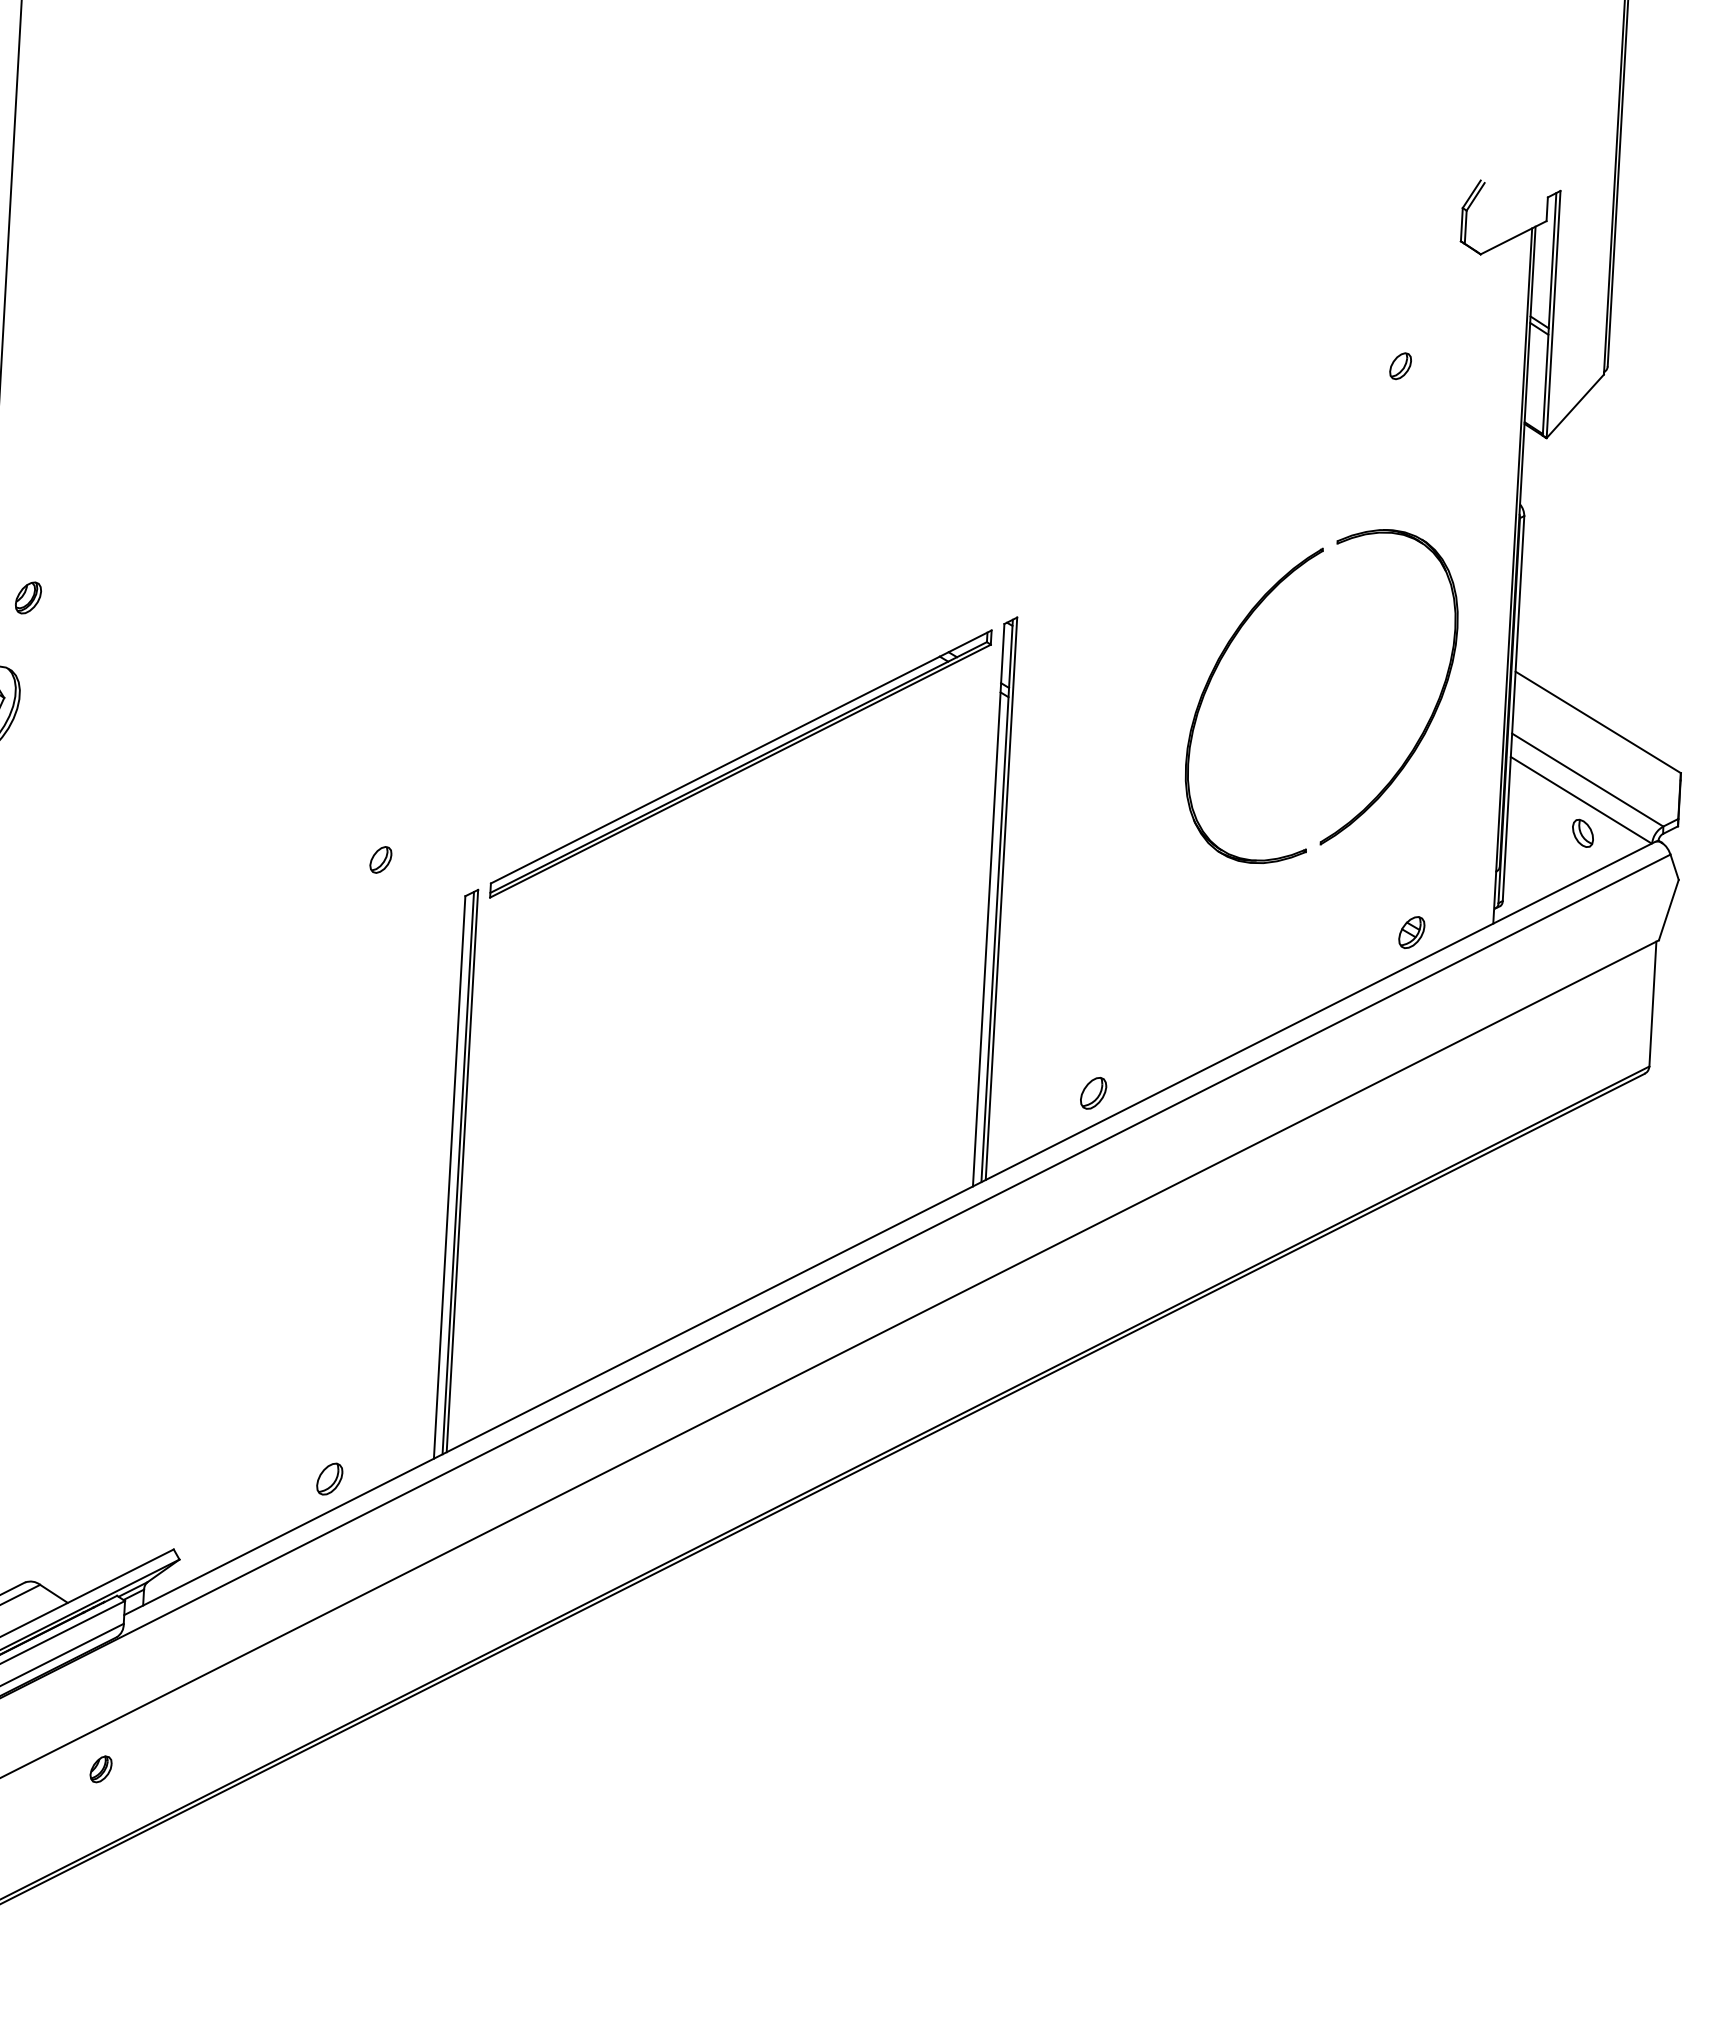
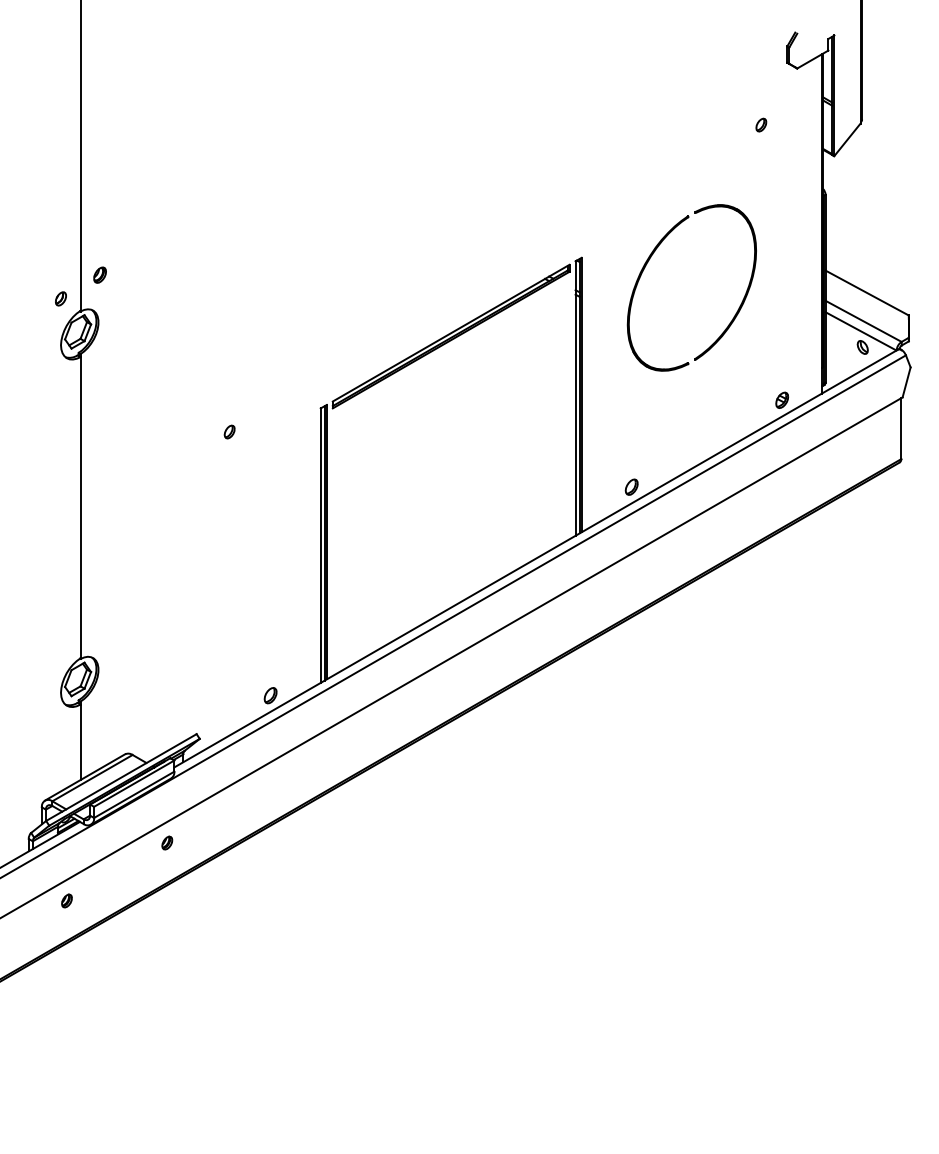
part: (1240, 633) -> (650, 259), moved
part: (380, 858) -> (229, 431), moved

